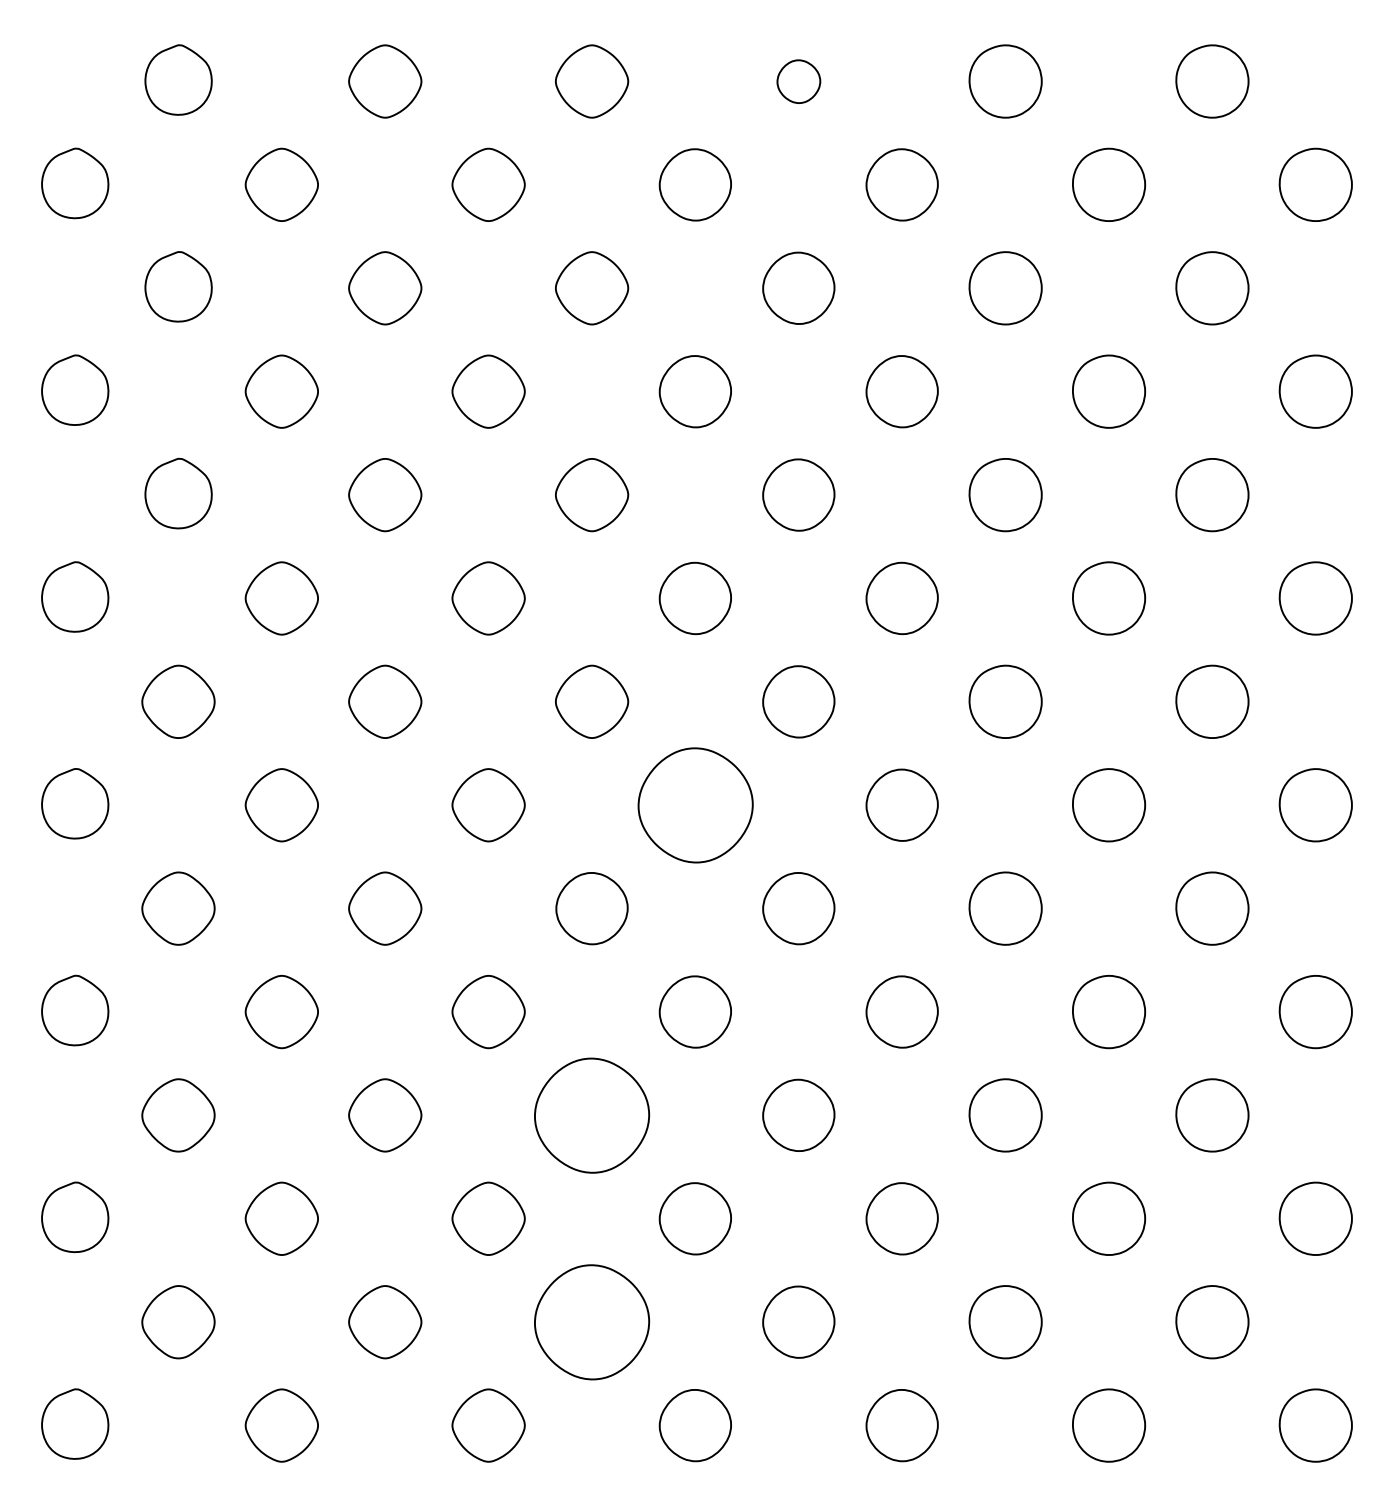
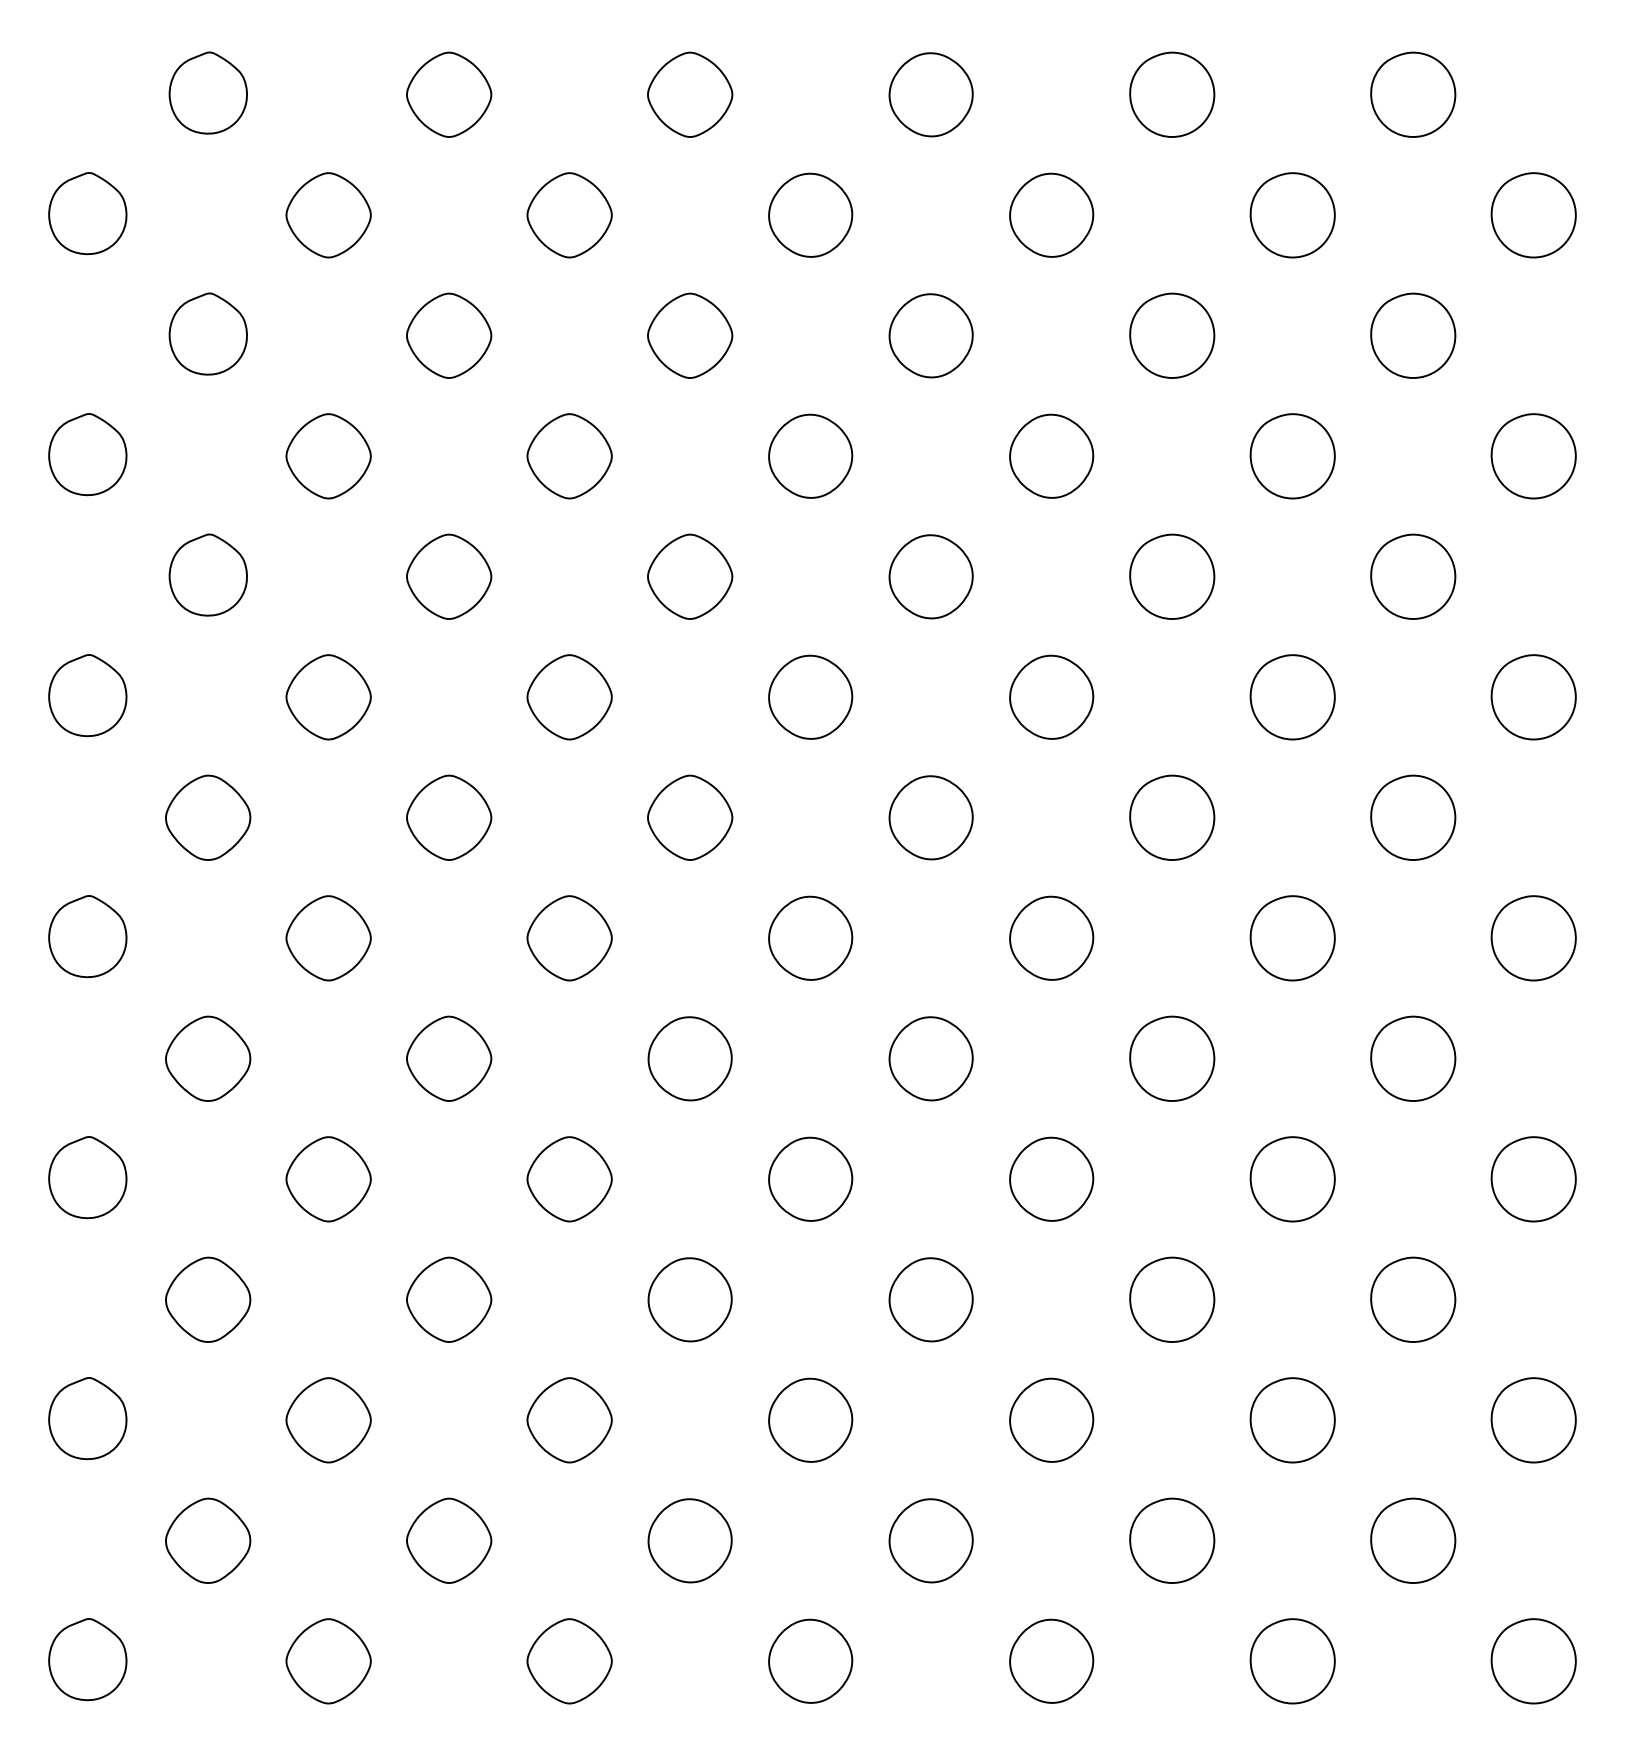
part: (798, 81) -> (930, 94), size x1.67
part: (694, 804) -> (809, 937), size x0.62
part: (591, 1114) -> (689, 1298), size x0.62
part: (591, 1321) -> (689, 1540), size x0.62

